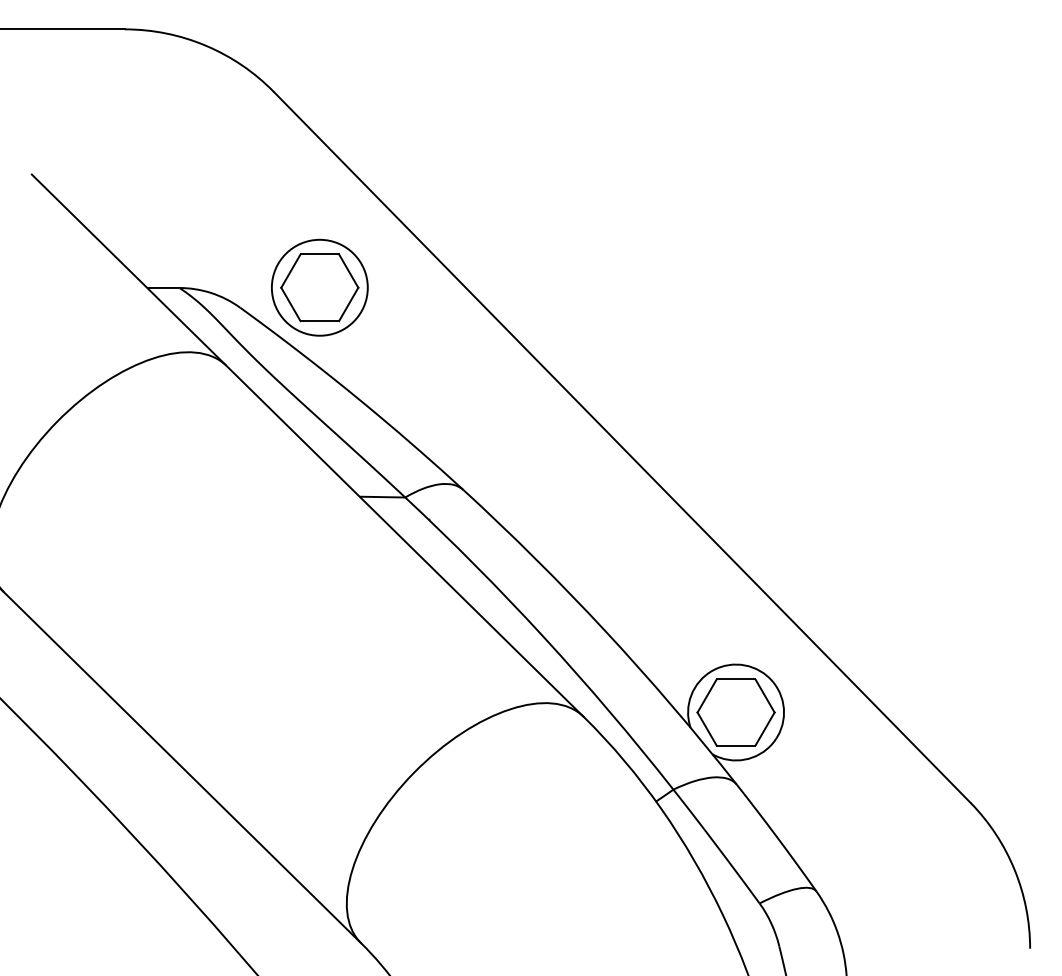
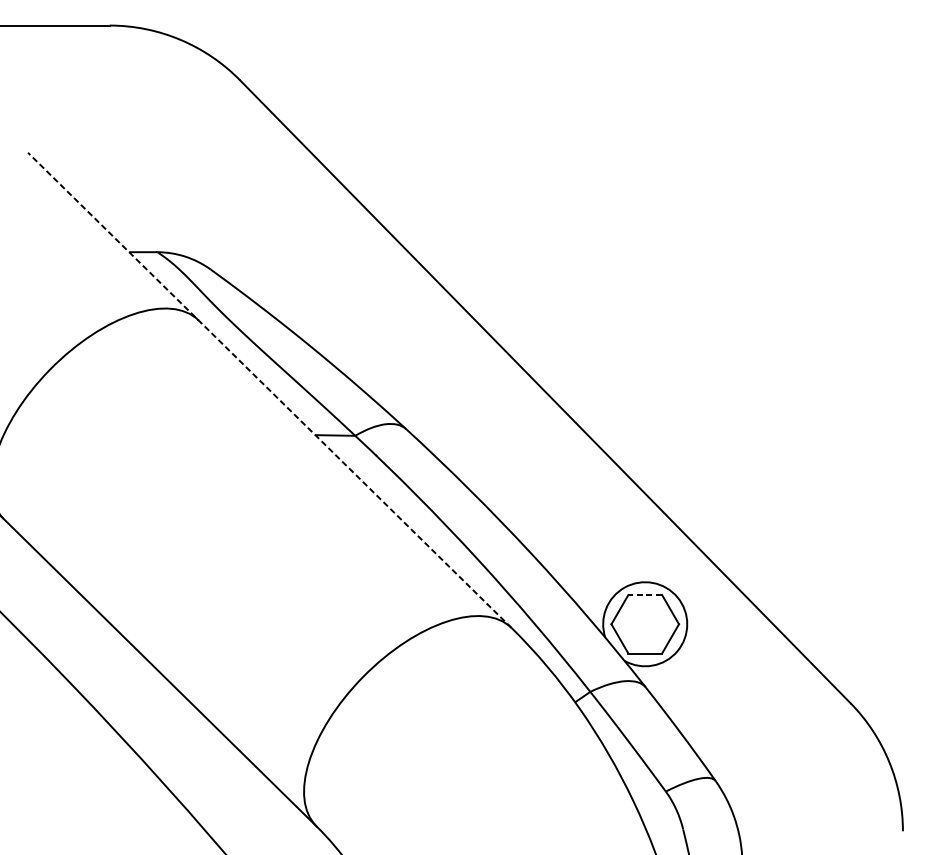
part: (319, 287) -> (280, 251), removed
line: (307, 445) -> (269, 390), solid -> dashed
line: (735, 679) -> (644, 595), solid -> dashed

